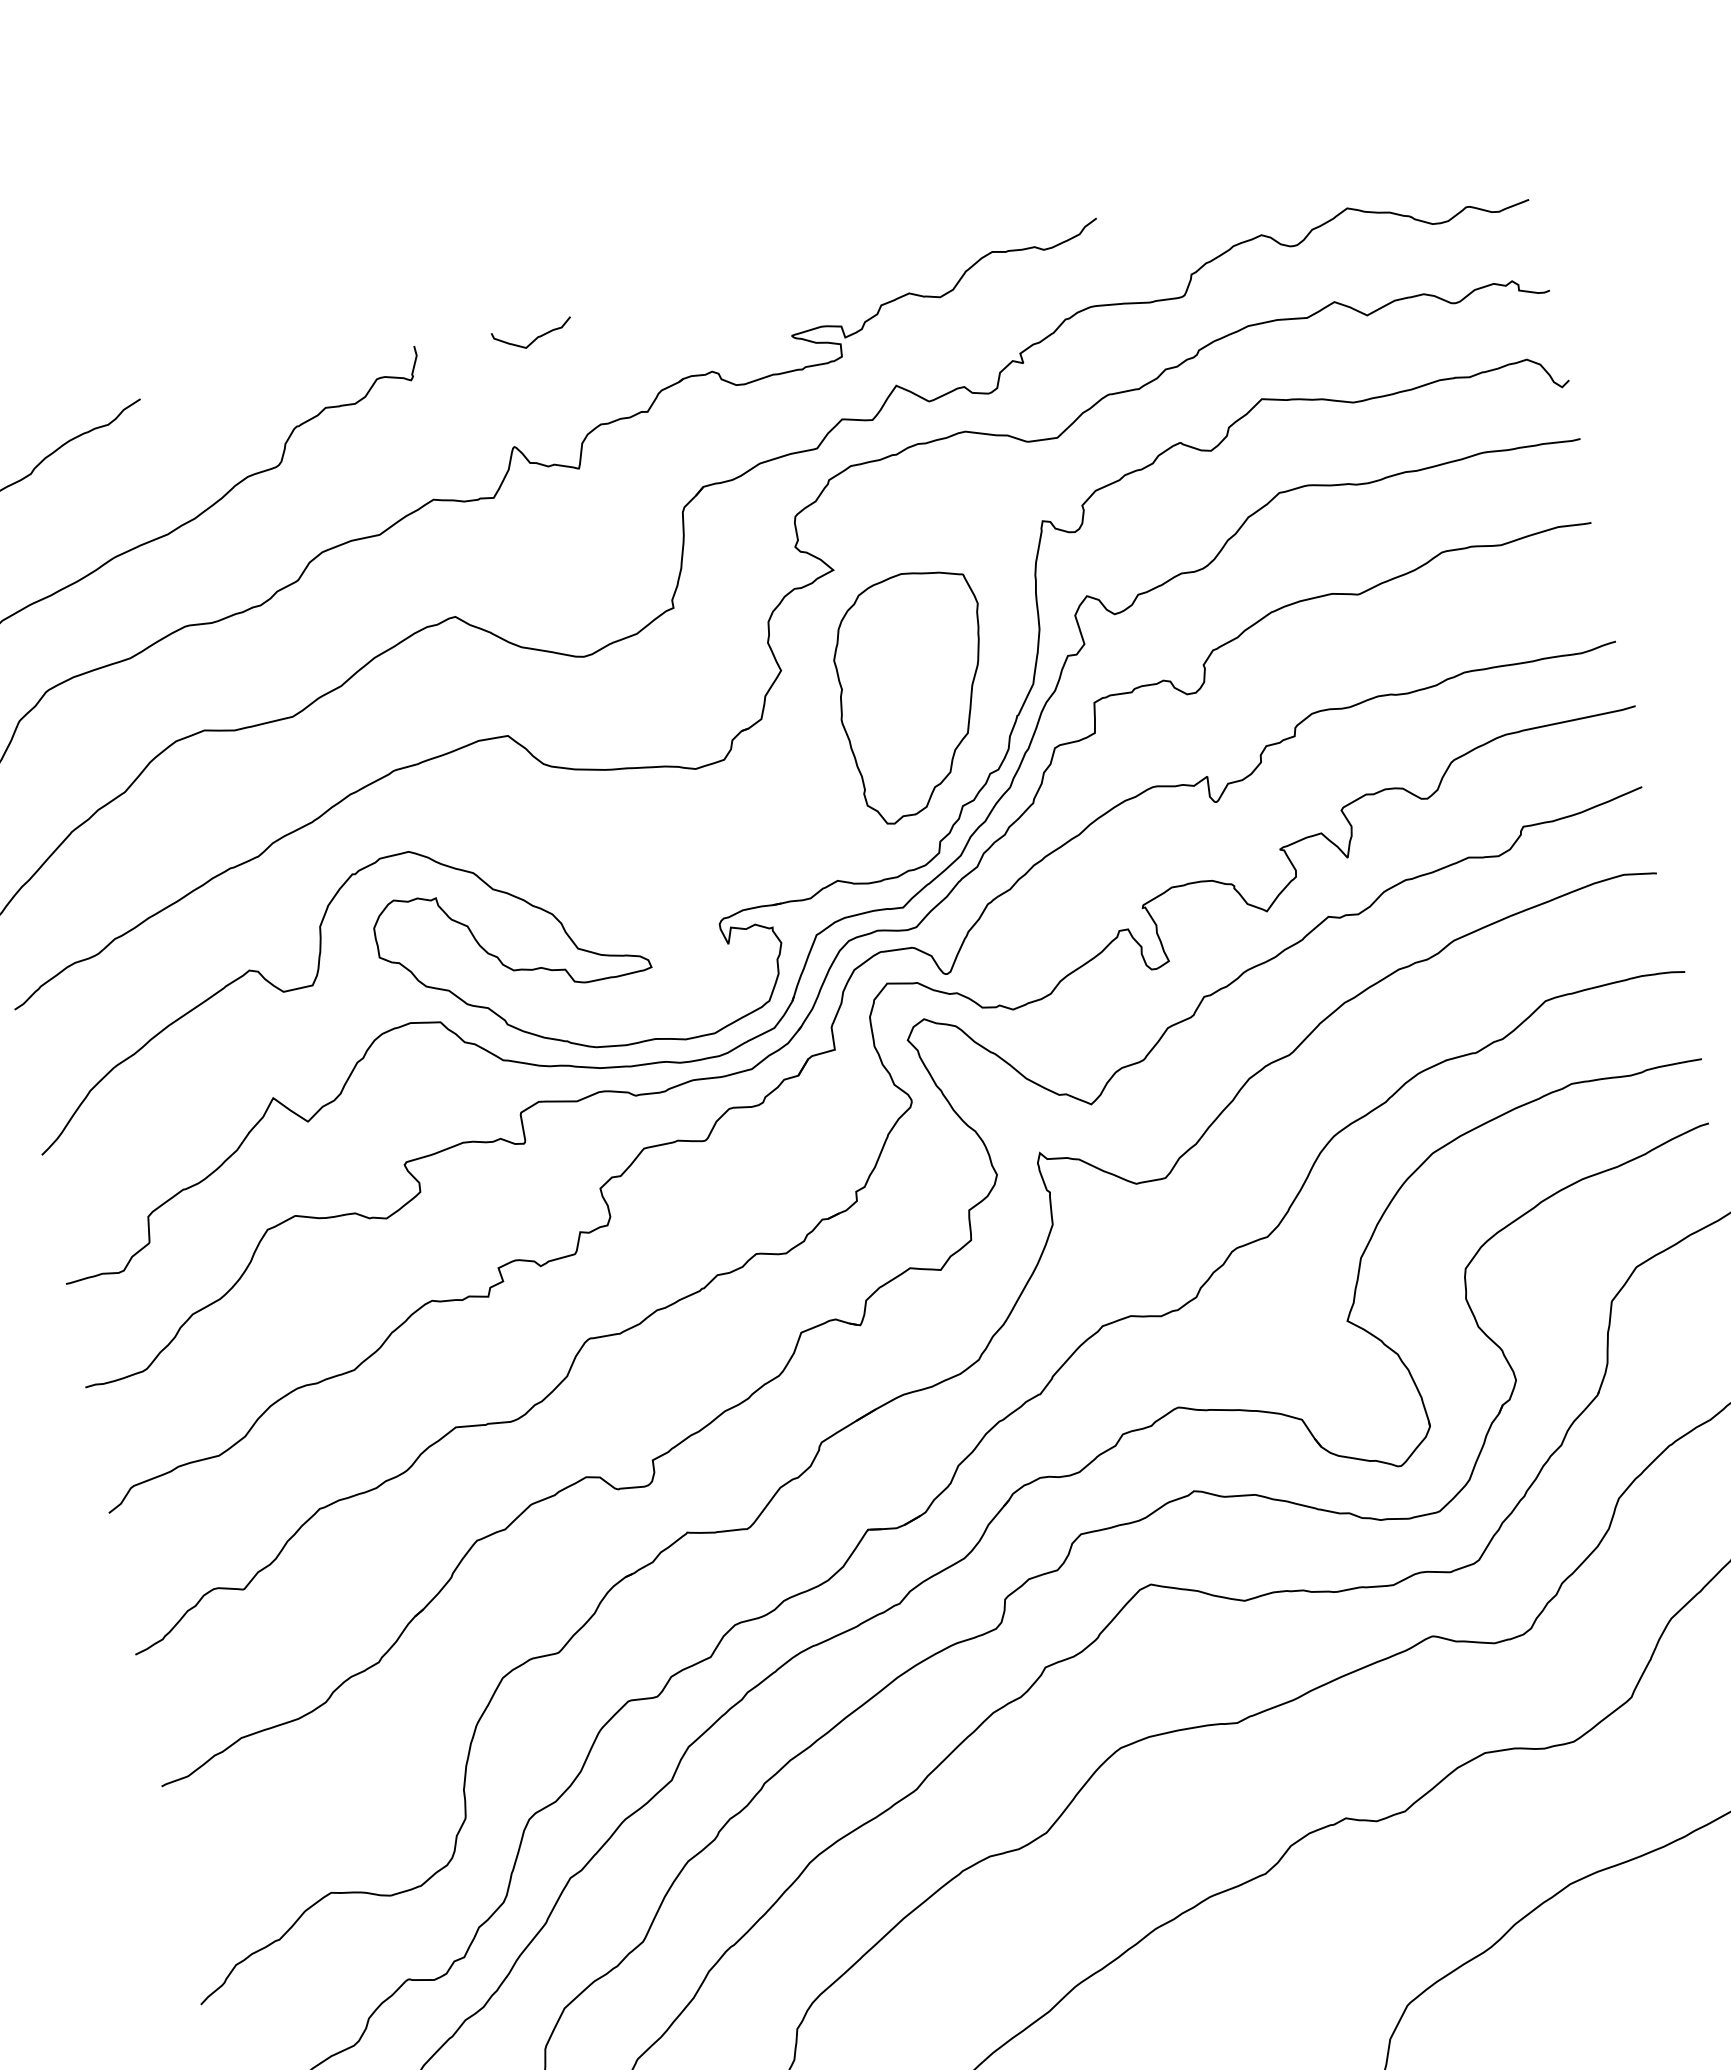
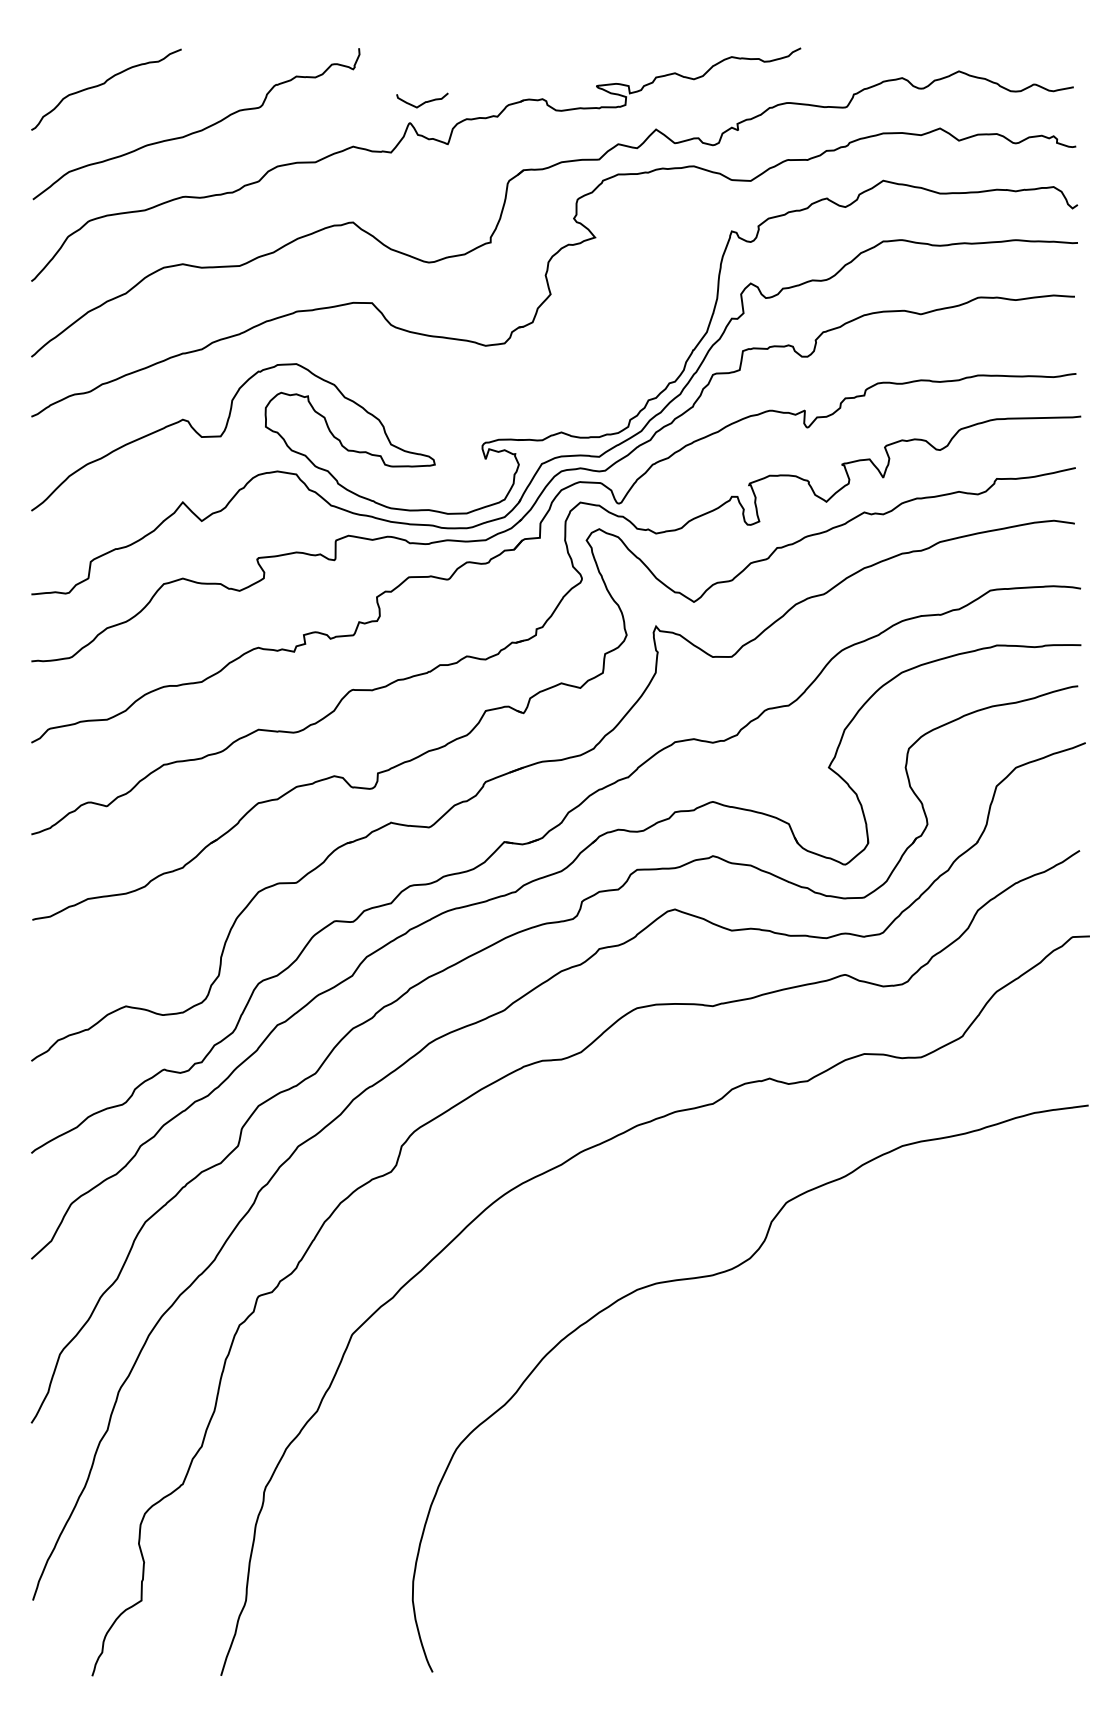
curve: (536, 336) -> (424, 101), moved
part: (914, 695) -> (631, 325), removed

